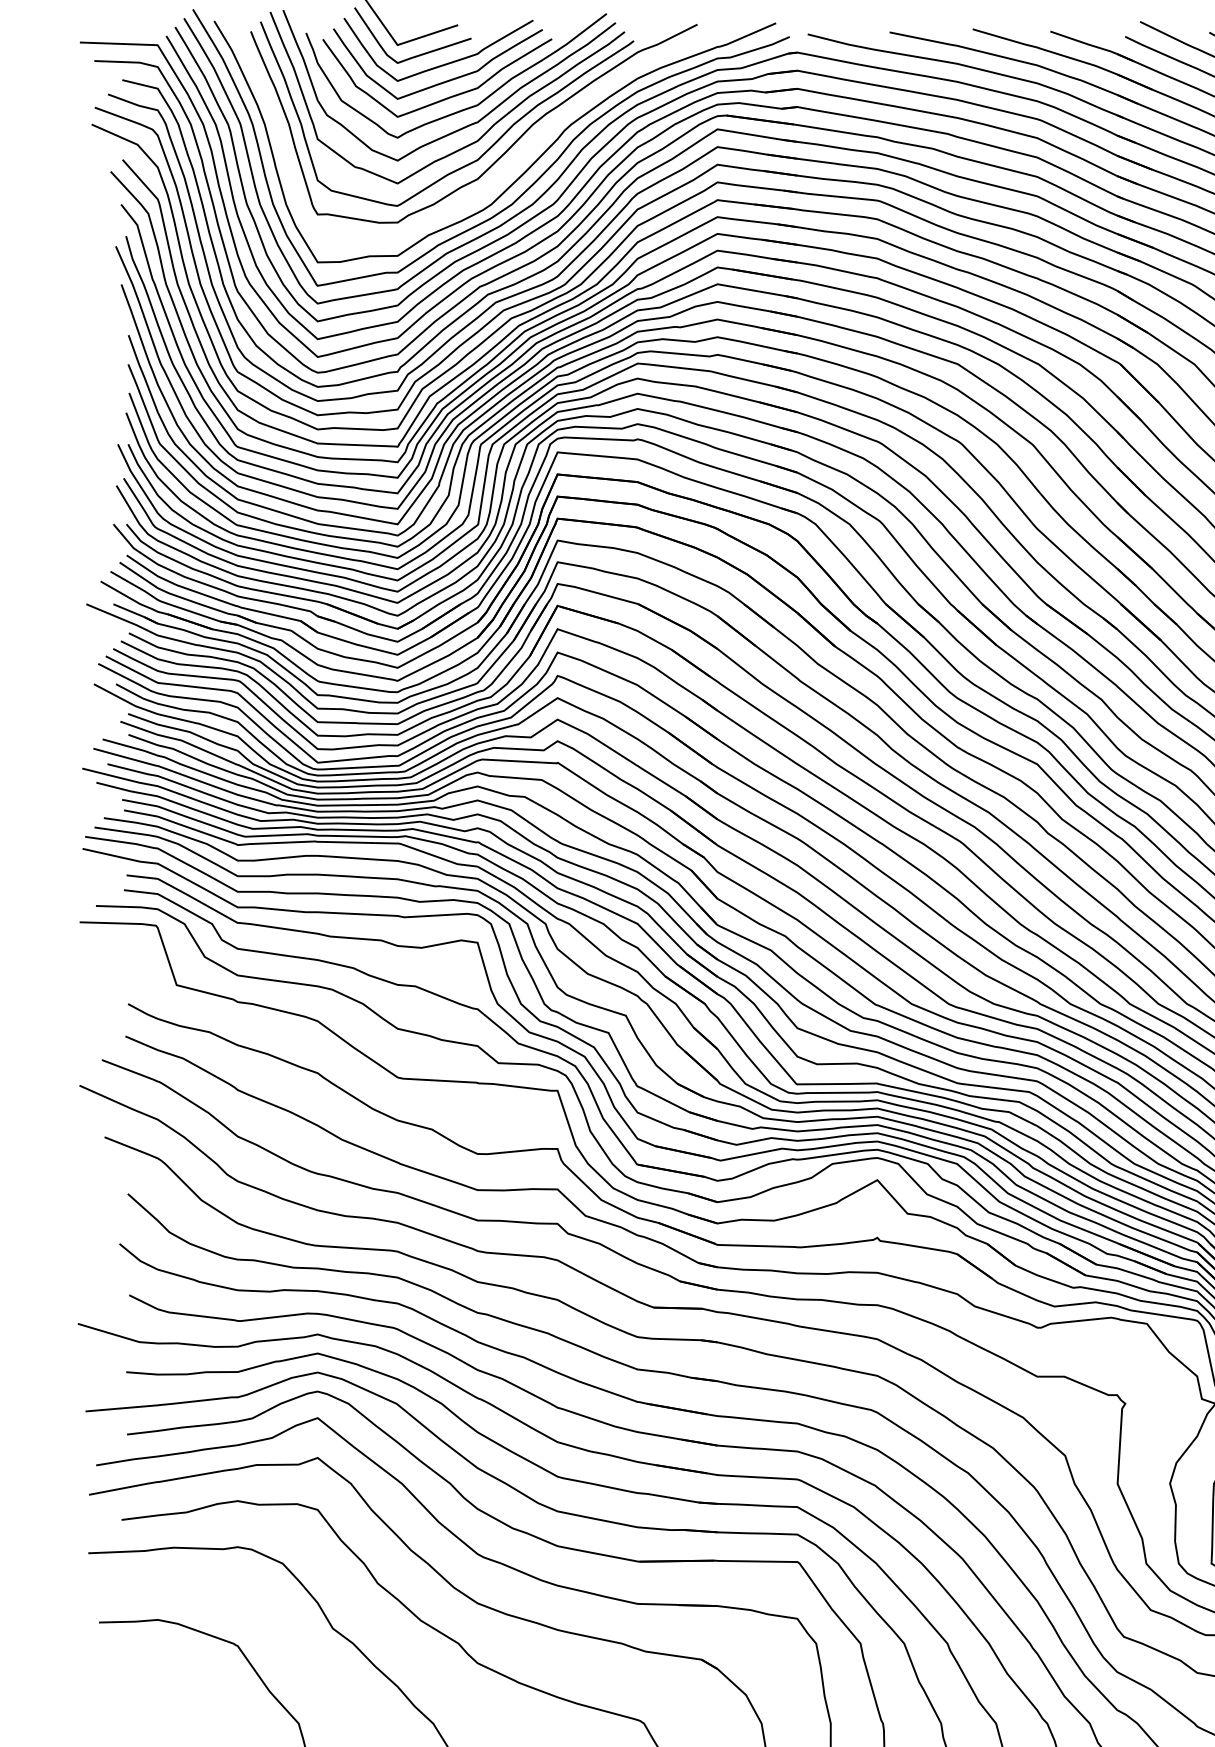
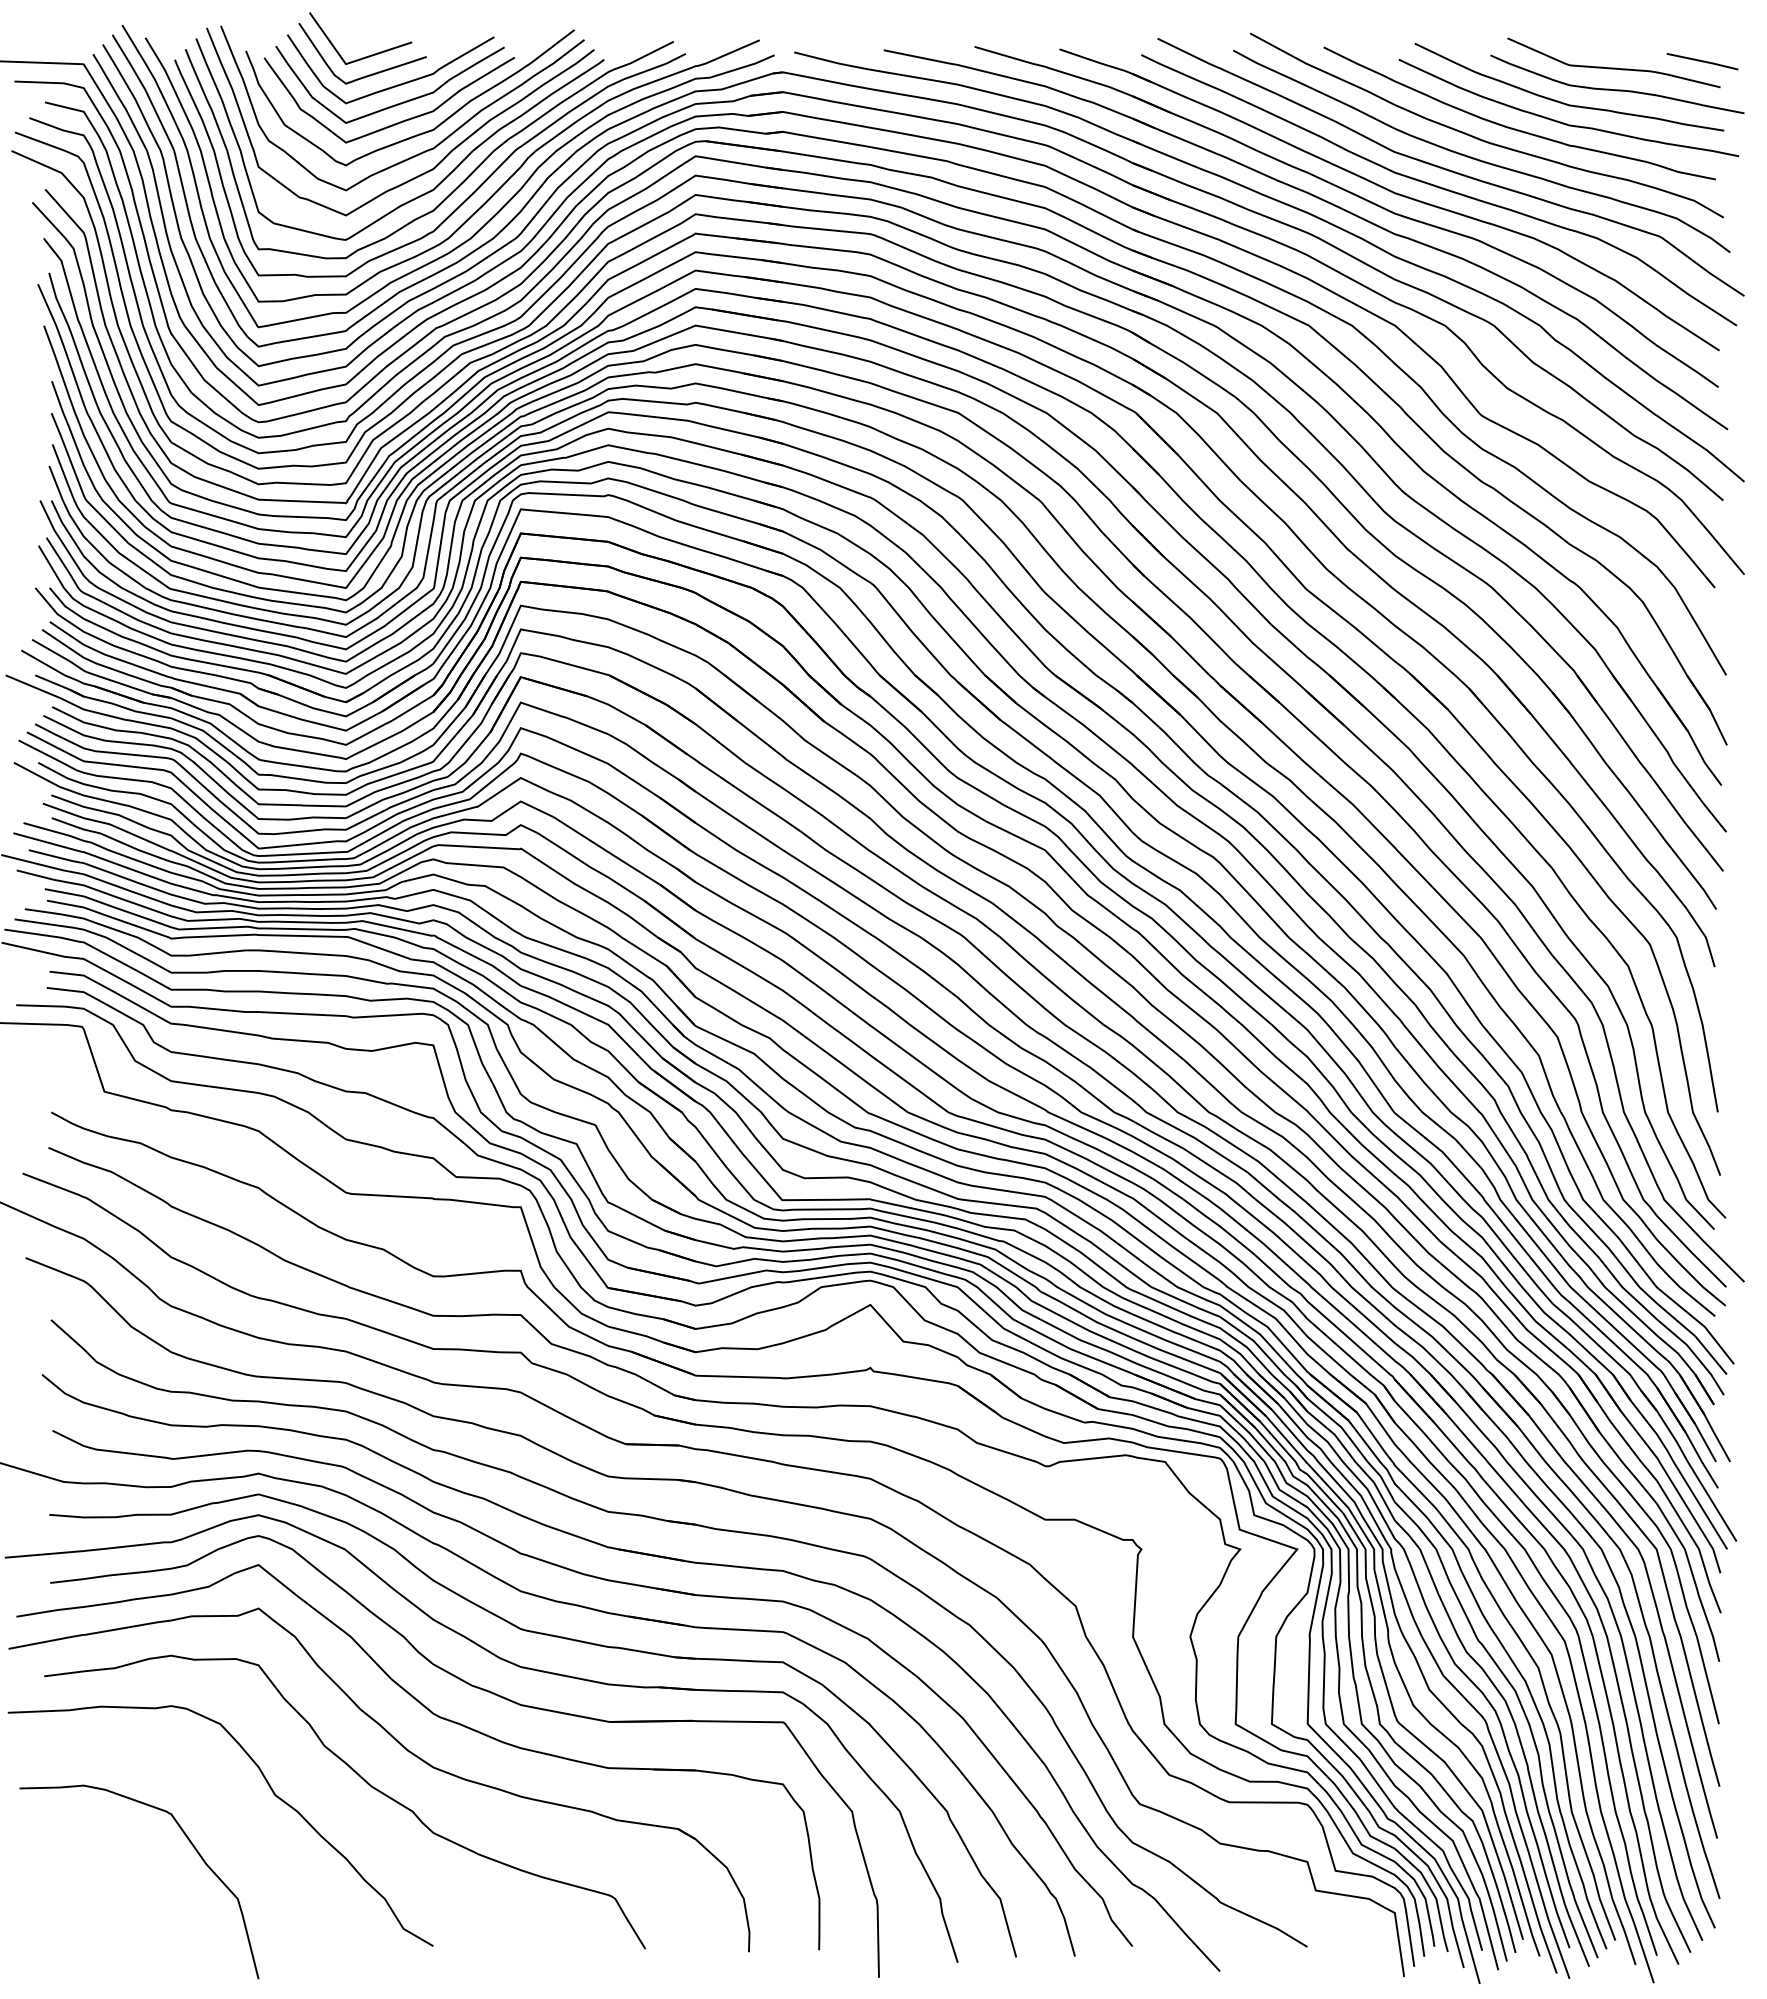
curve: (506, 168) -> (465, 199), added

